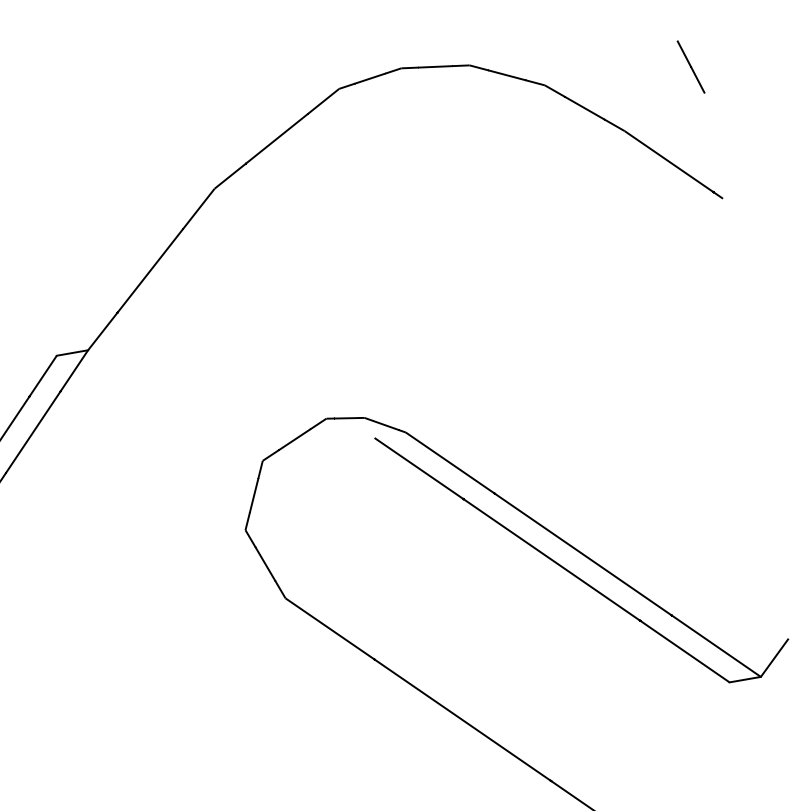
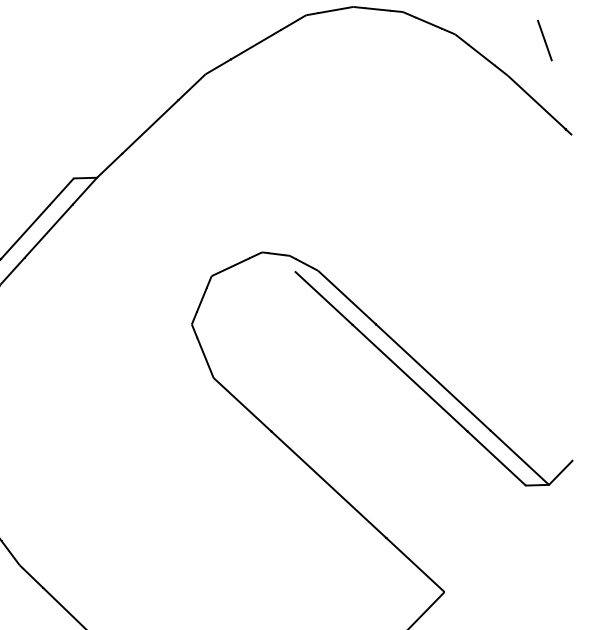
line: (690, 66) -> (544, 40), moved

